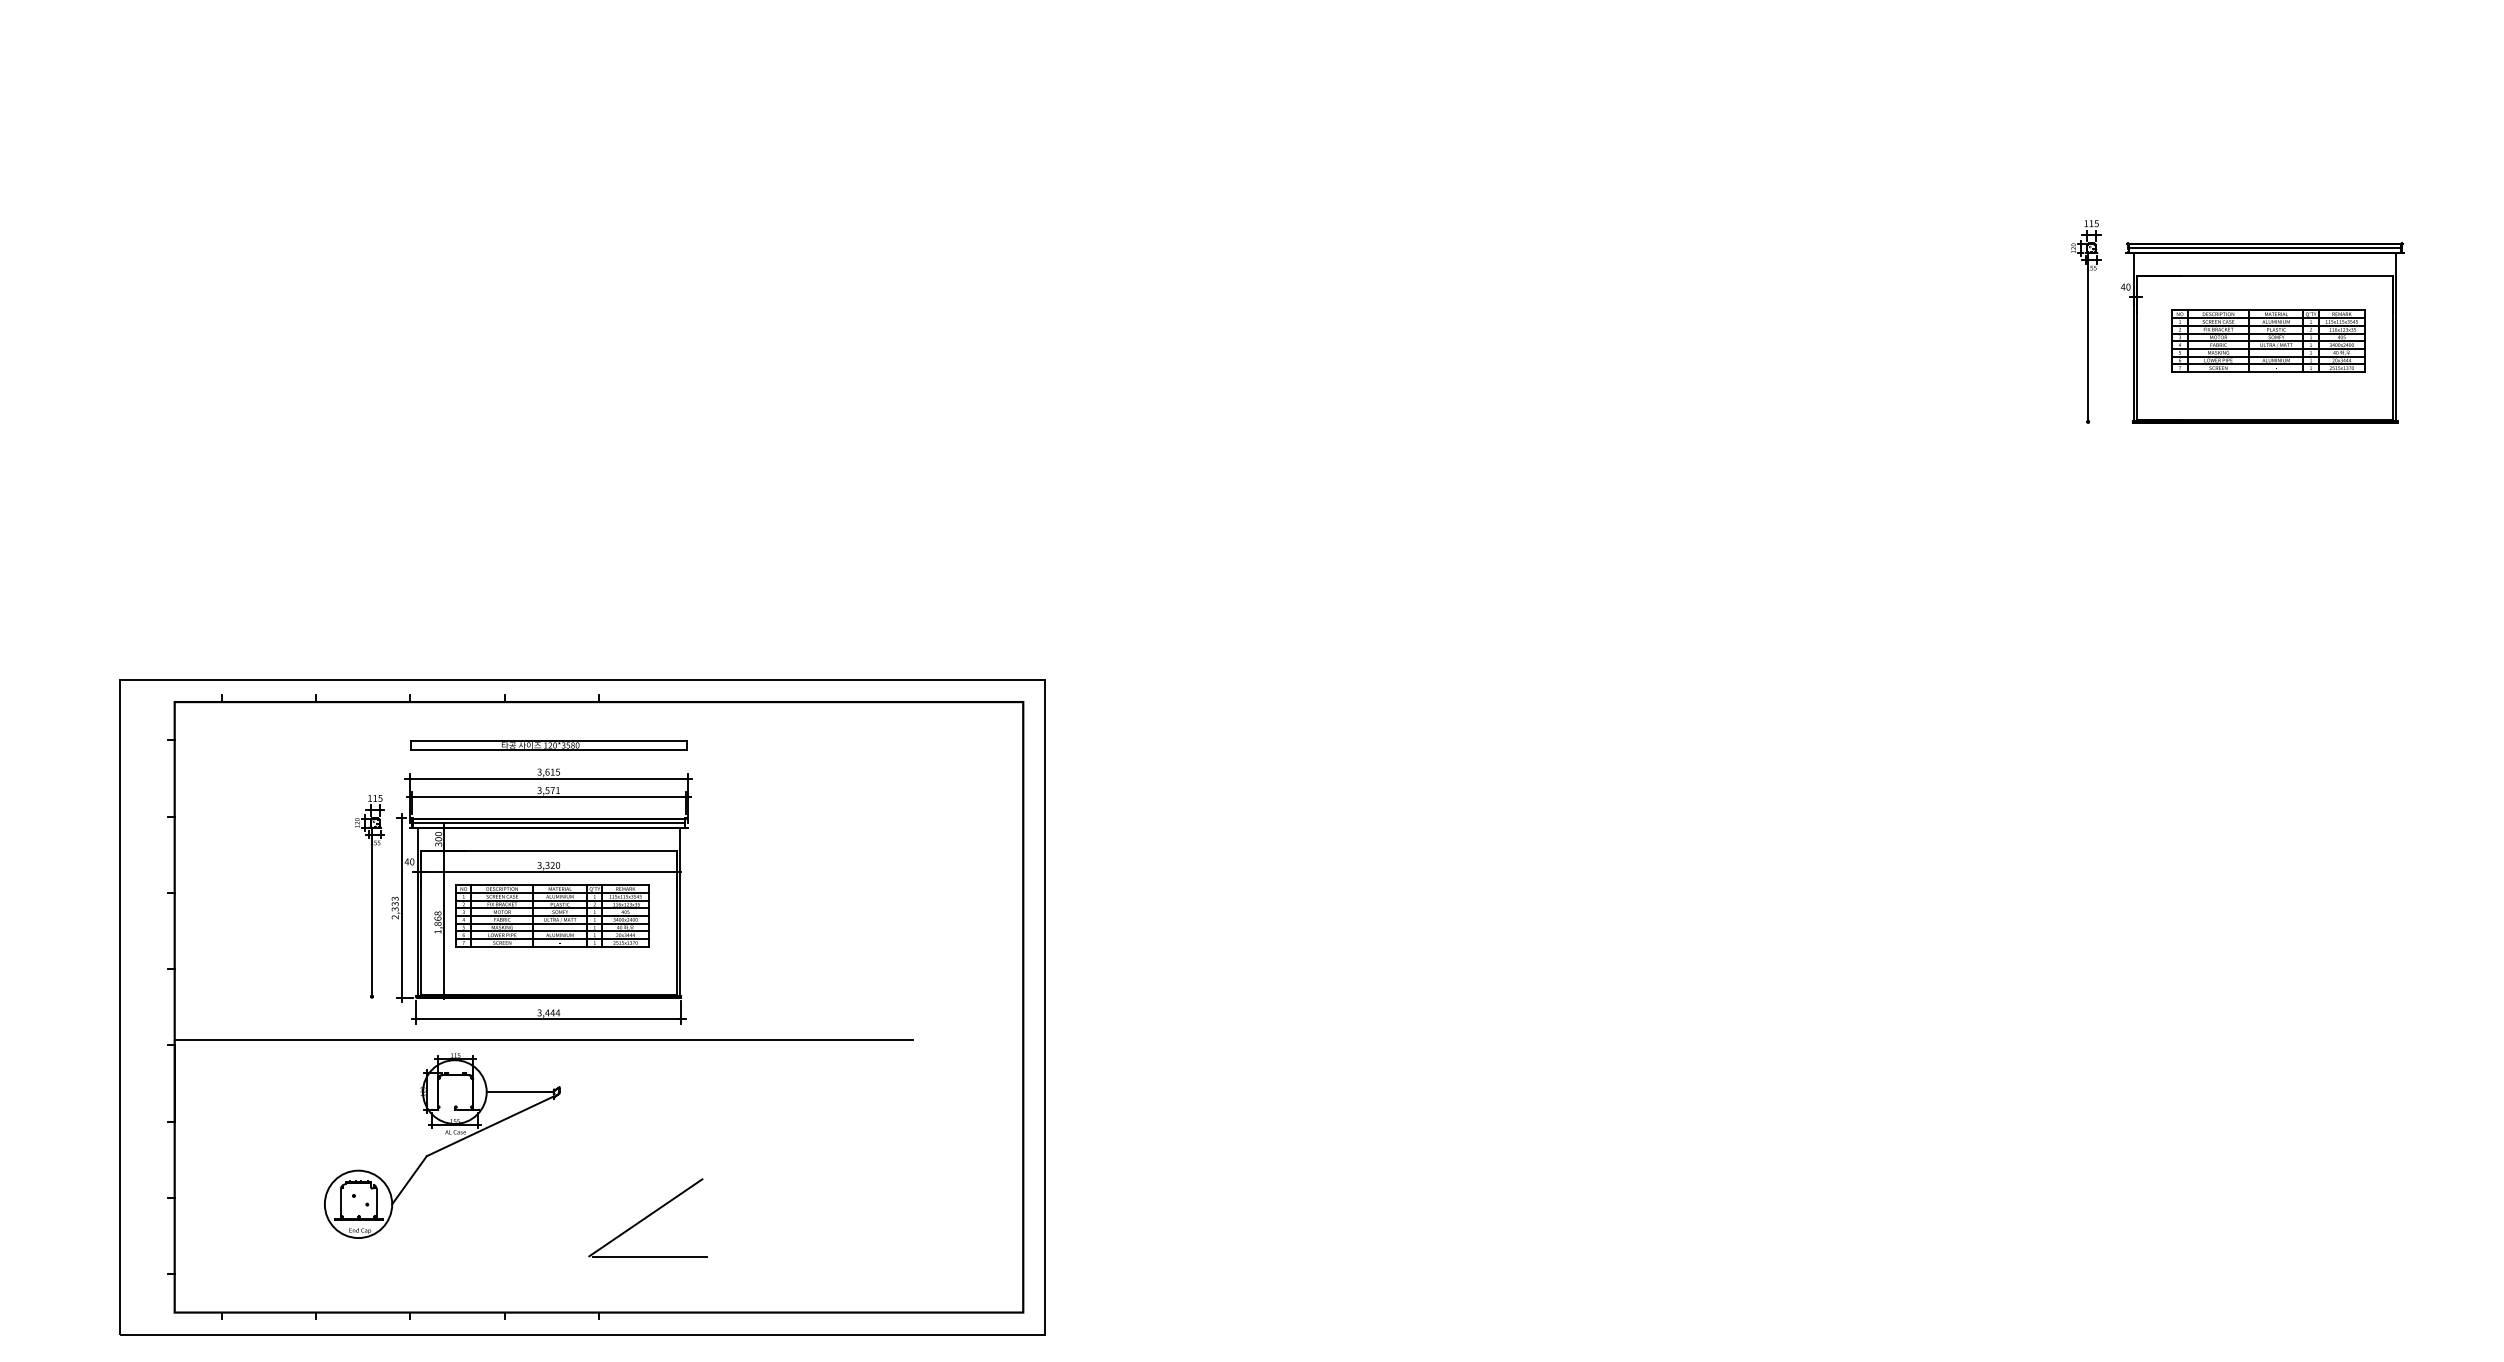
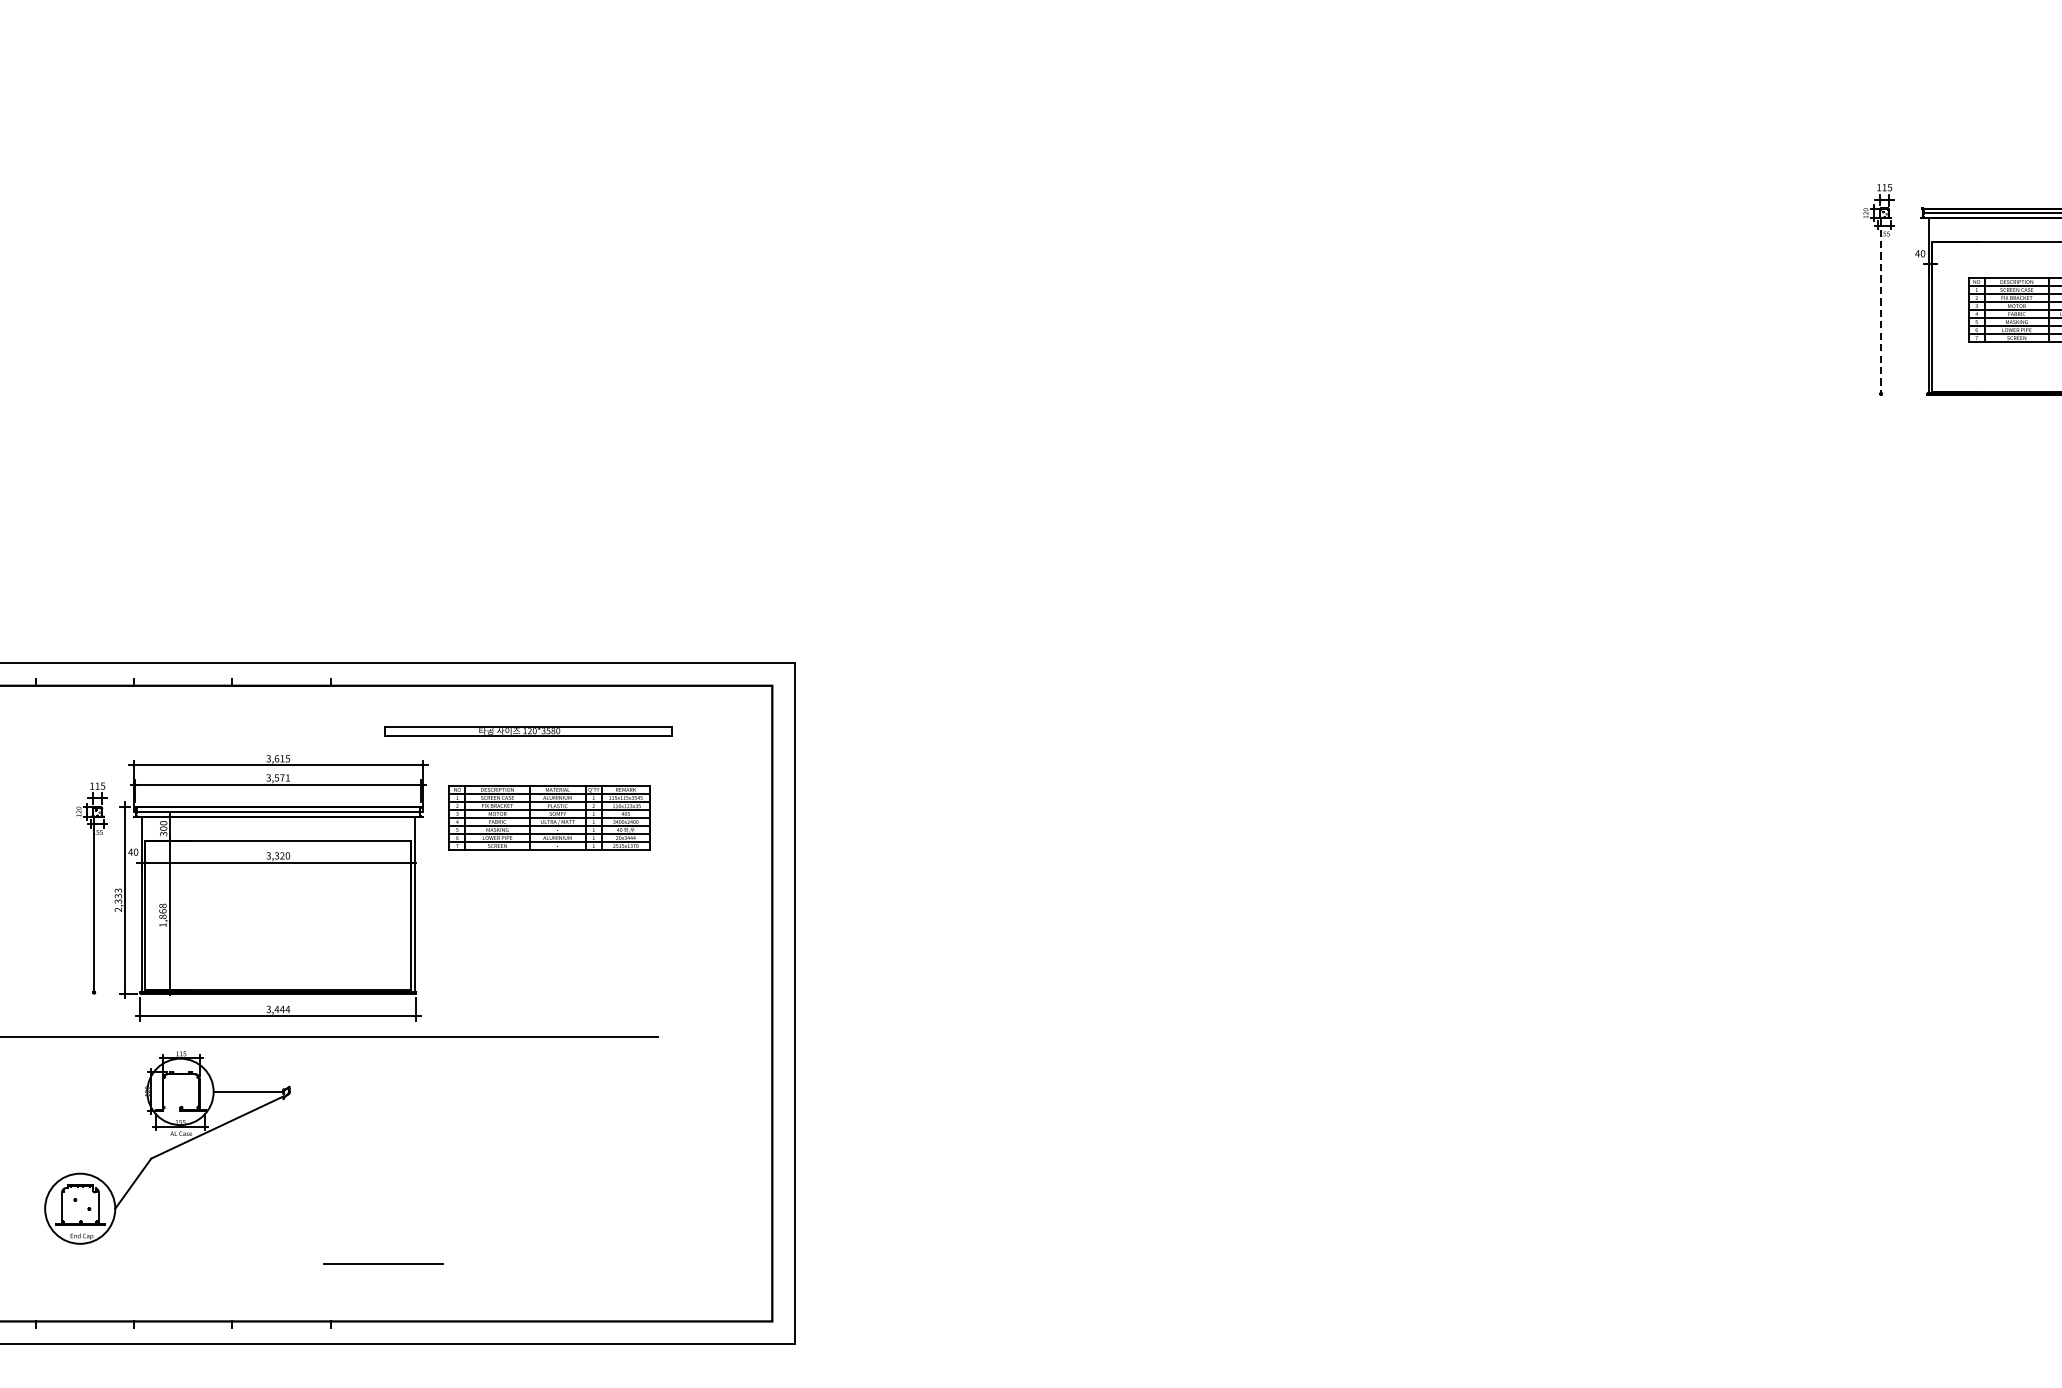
line: (2088, 337) -> (1881, 306), solid -> dashed
part: (548, 745) -> (527, 731), moved
part: (552, 915) -> (549, 817), moved
line: (645, 1217) -> (379, 1222), removed

